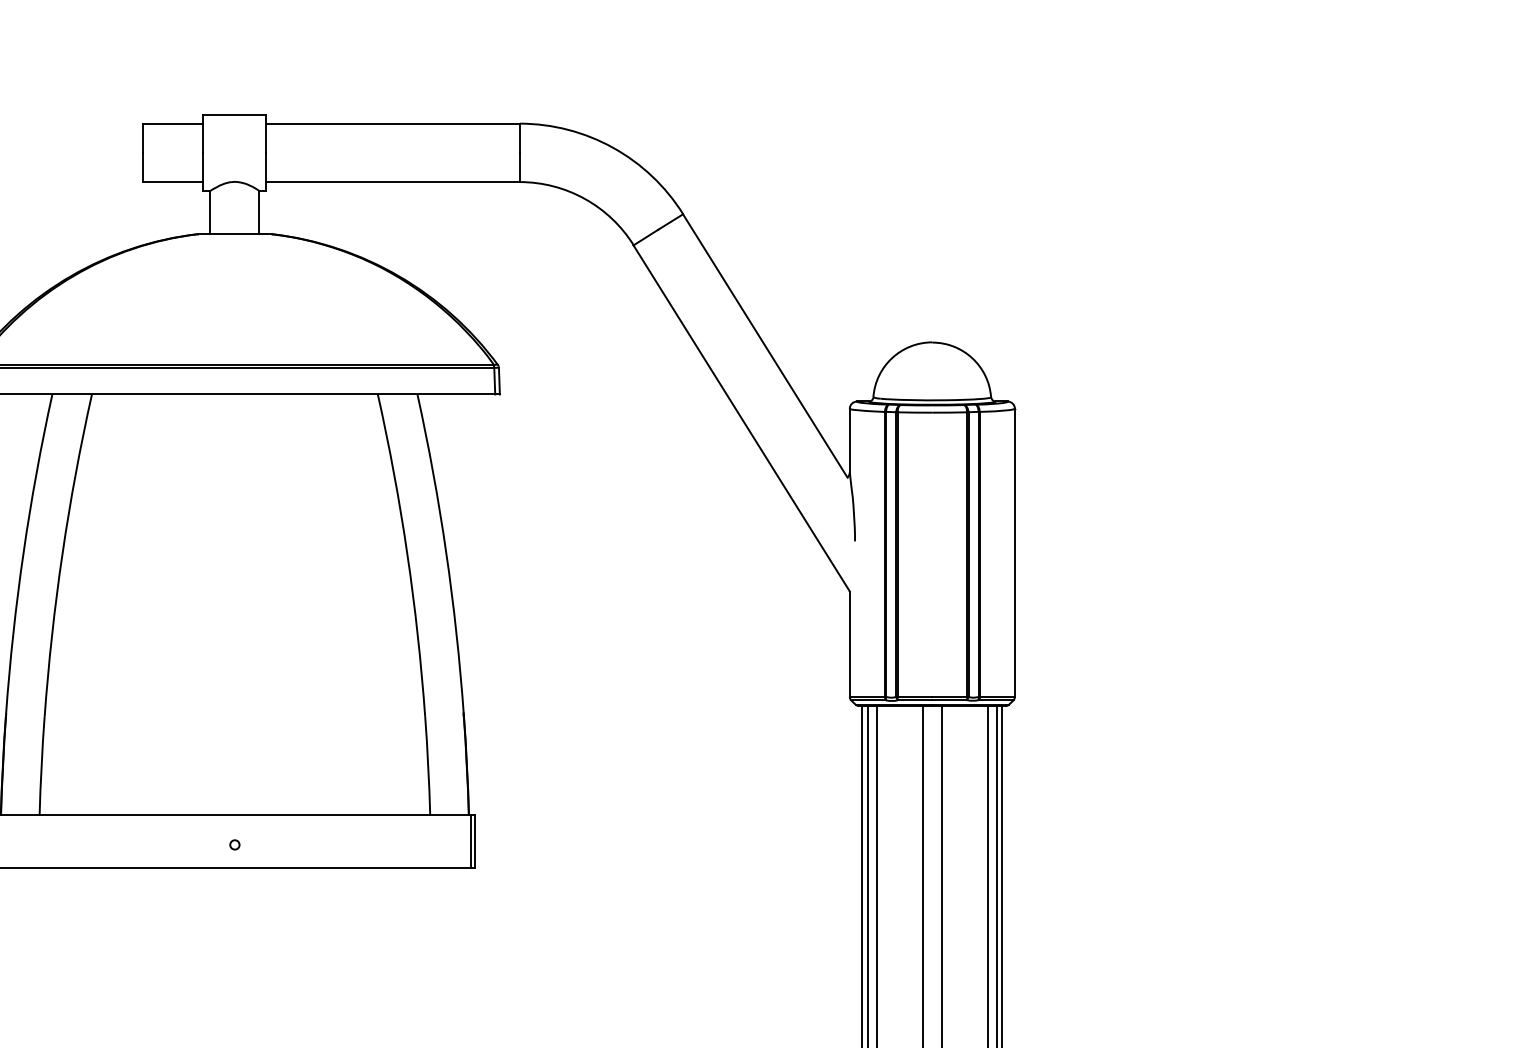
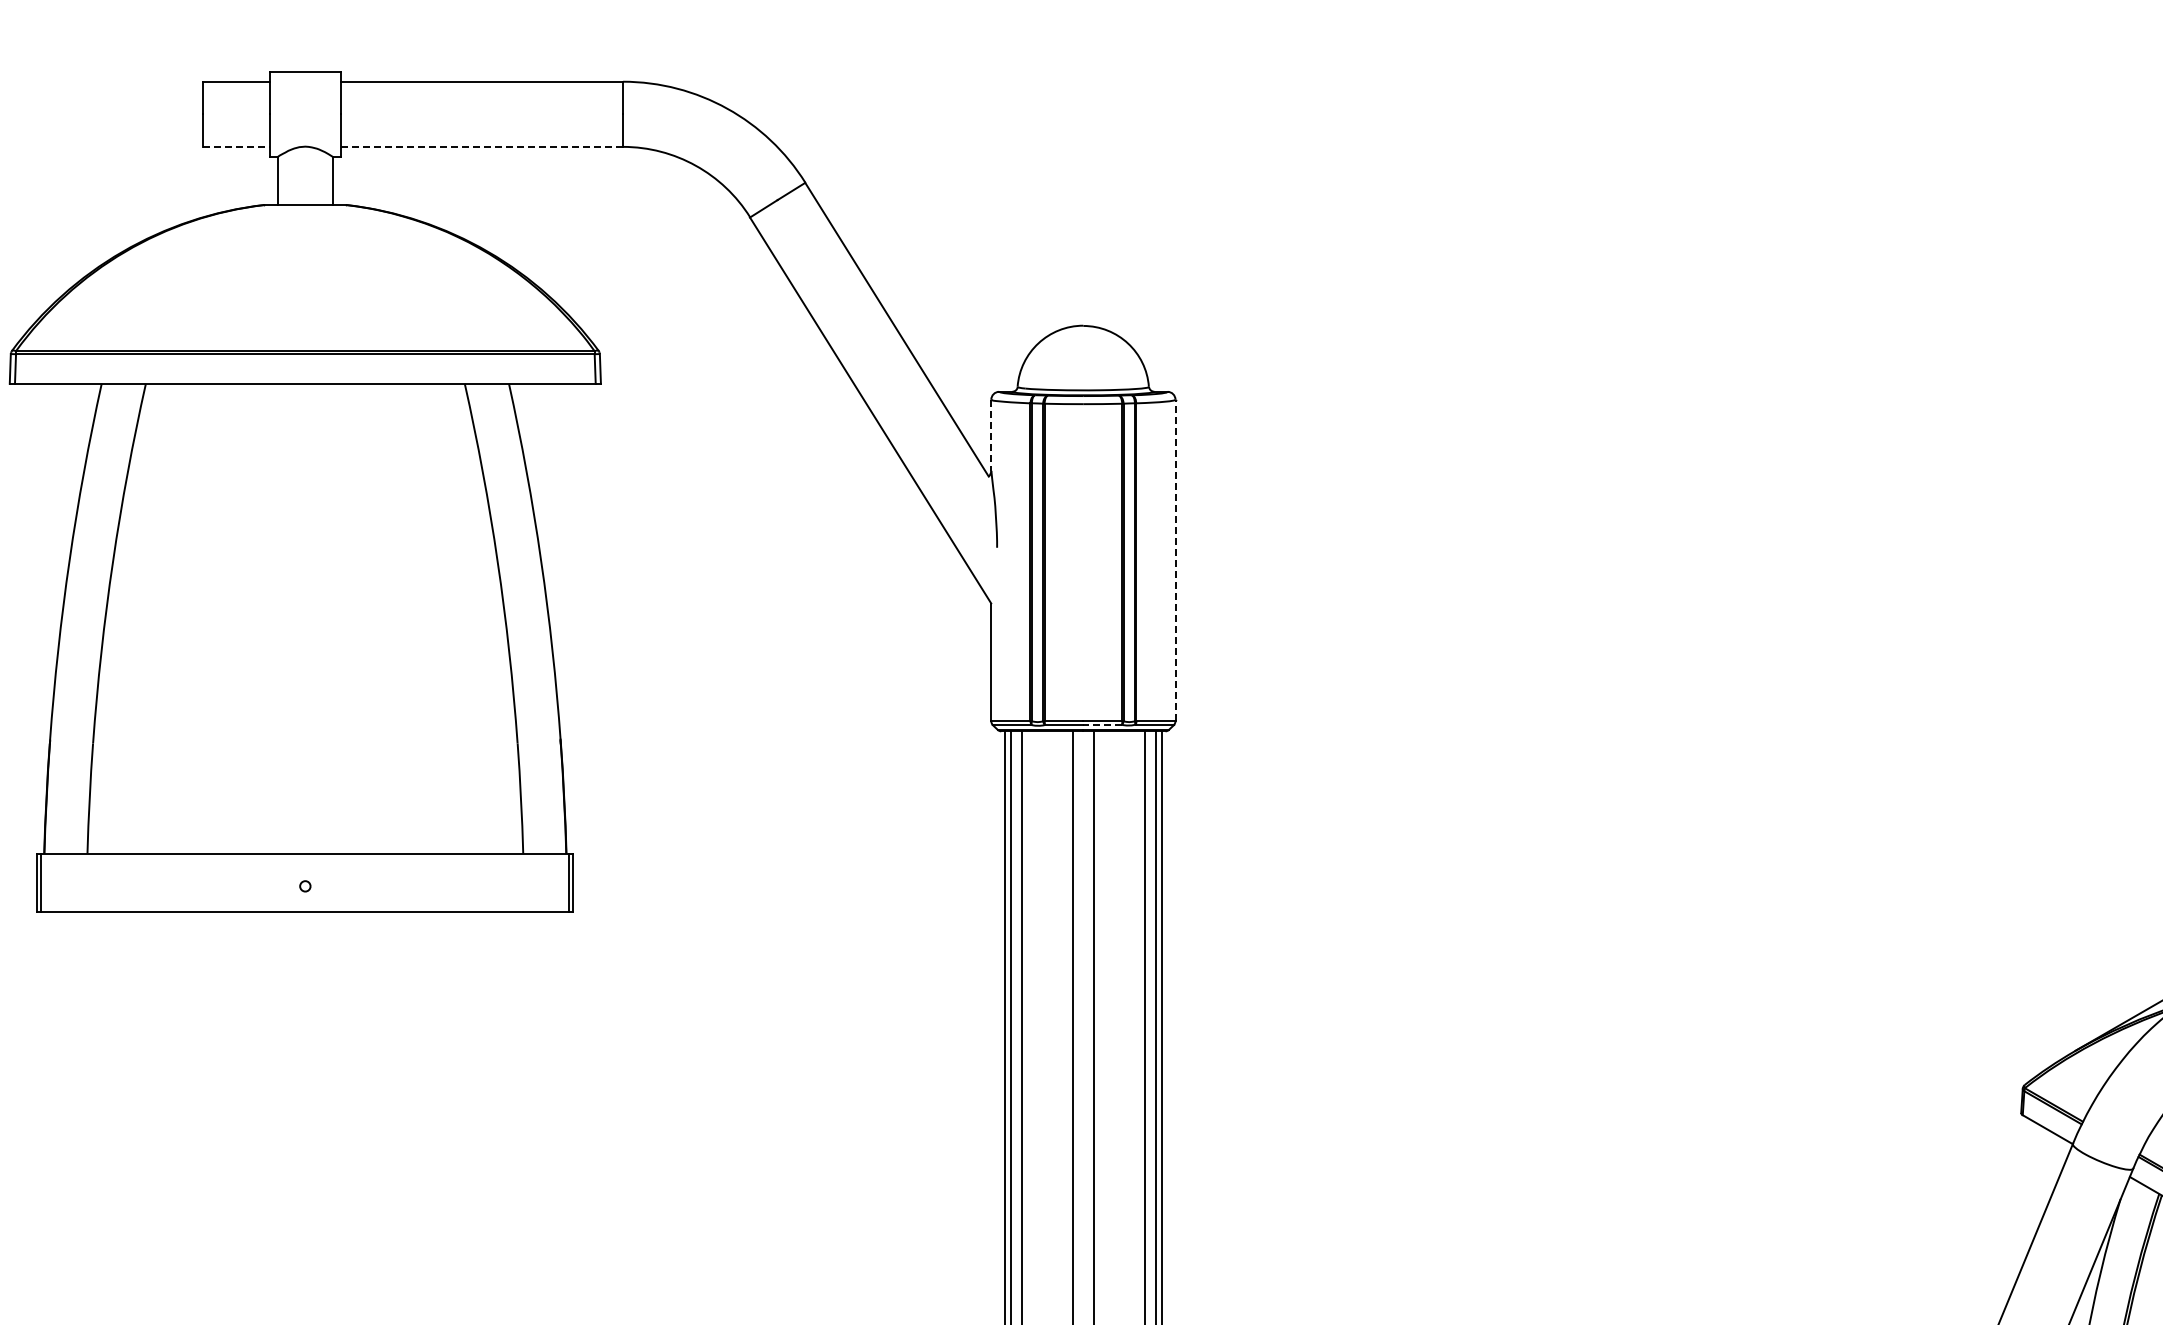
line: (173, 181) -> (236, 146), solid -> dashed
line: (393, 181) -> (482, 146), solid -> dashed
line: (849, 440) -> (991, 435), solid -> dashed
line: (1014, 552) -> (1175, 560), solid -> dashed
line: (949, 700) -> (1102, 725), solid -> dashed

